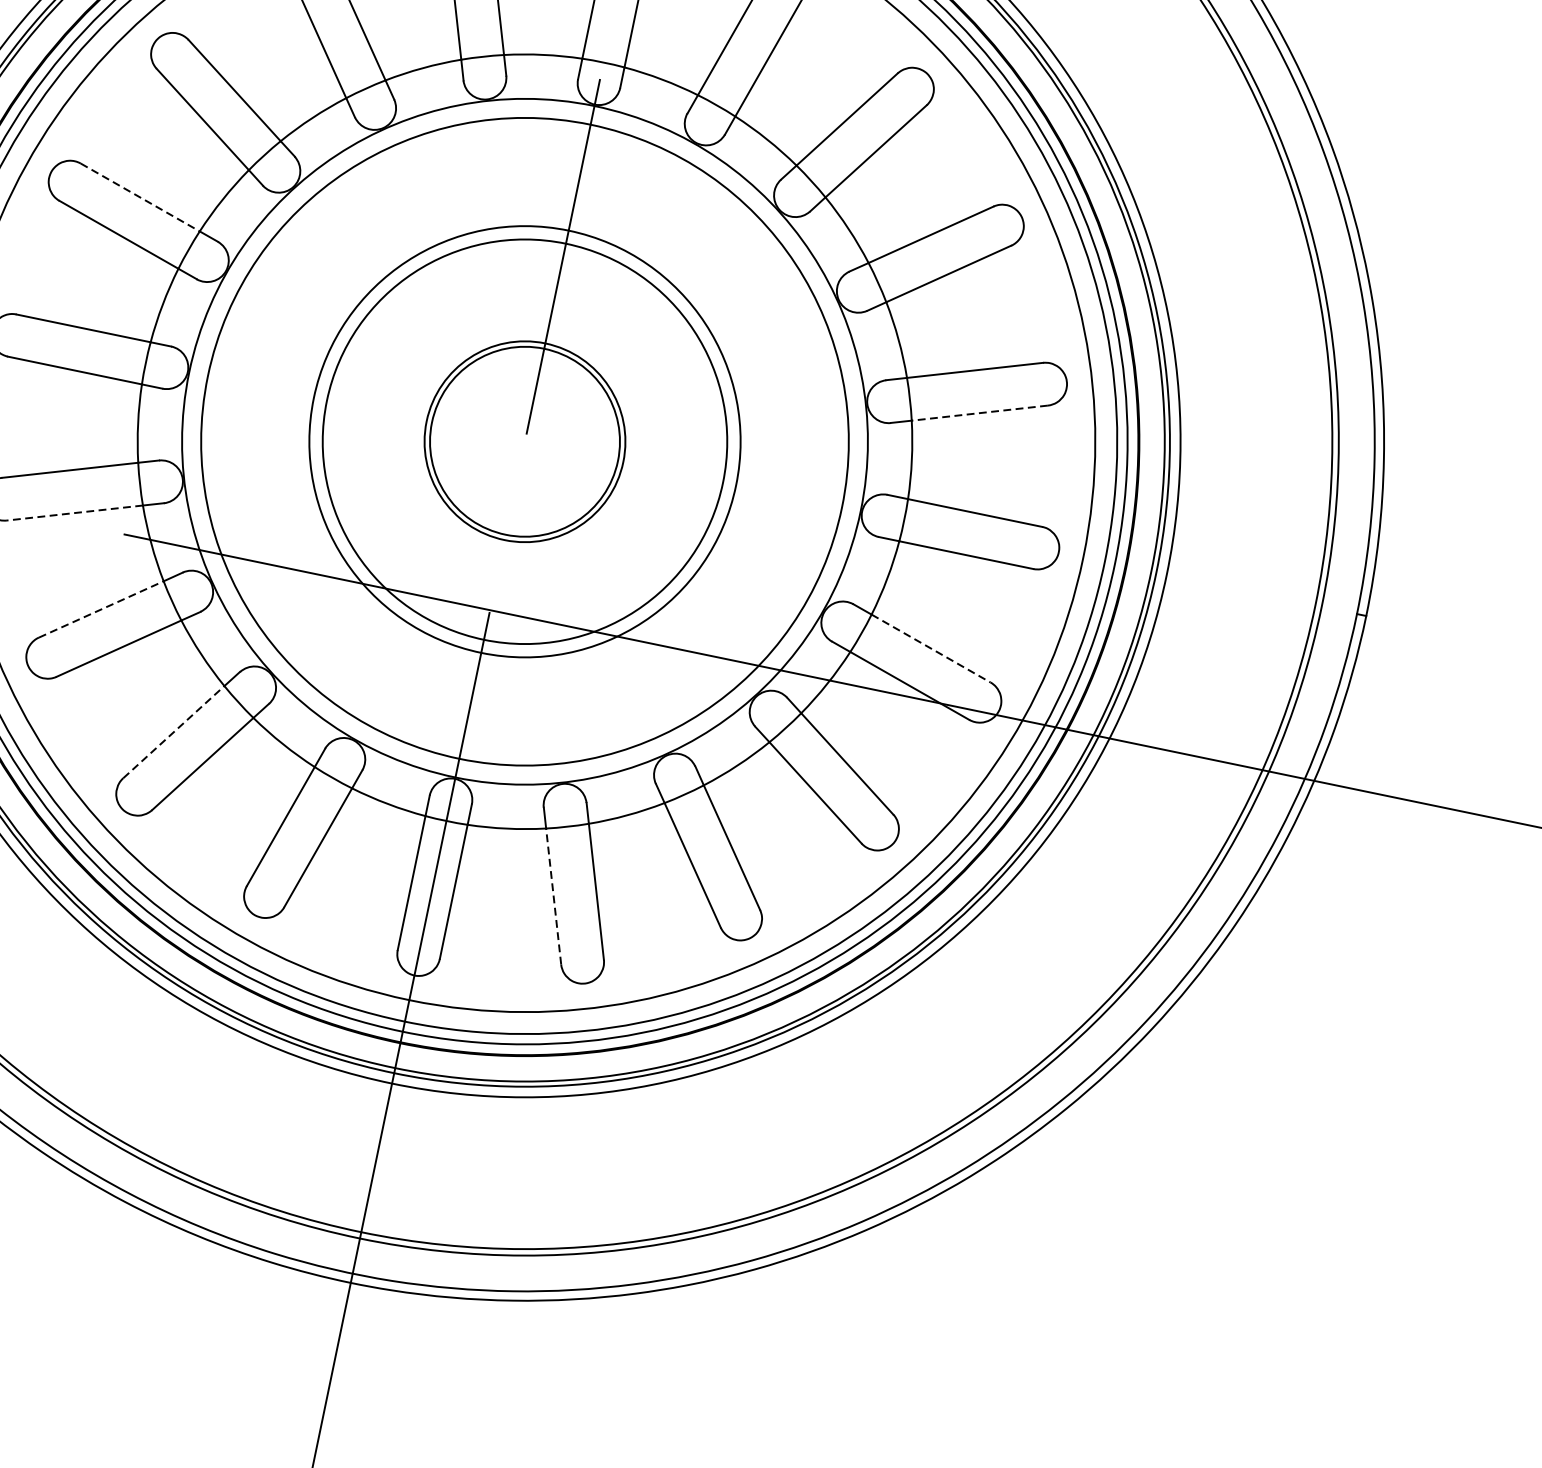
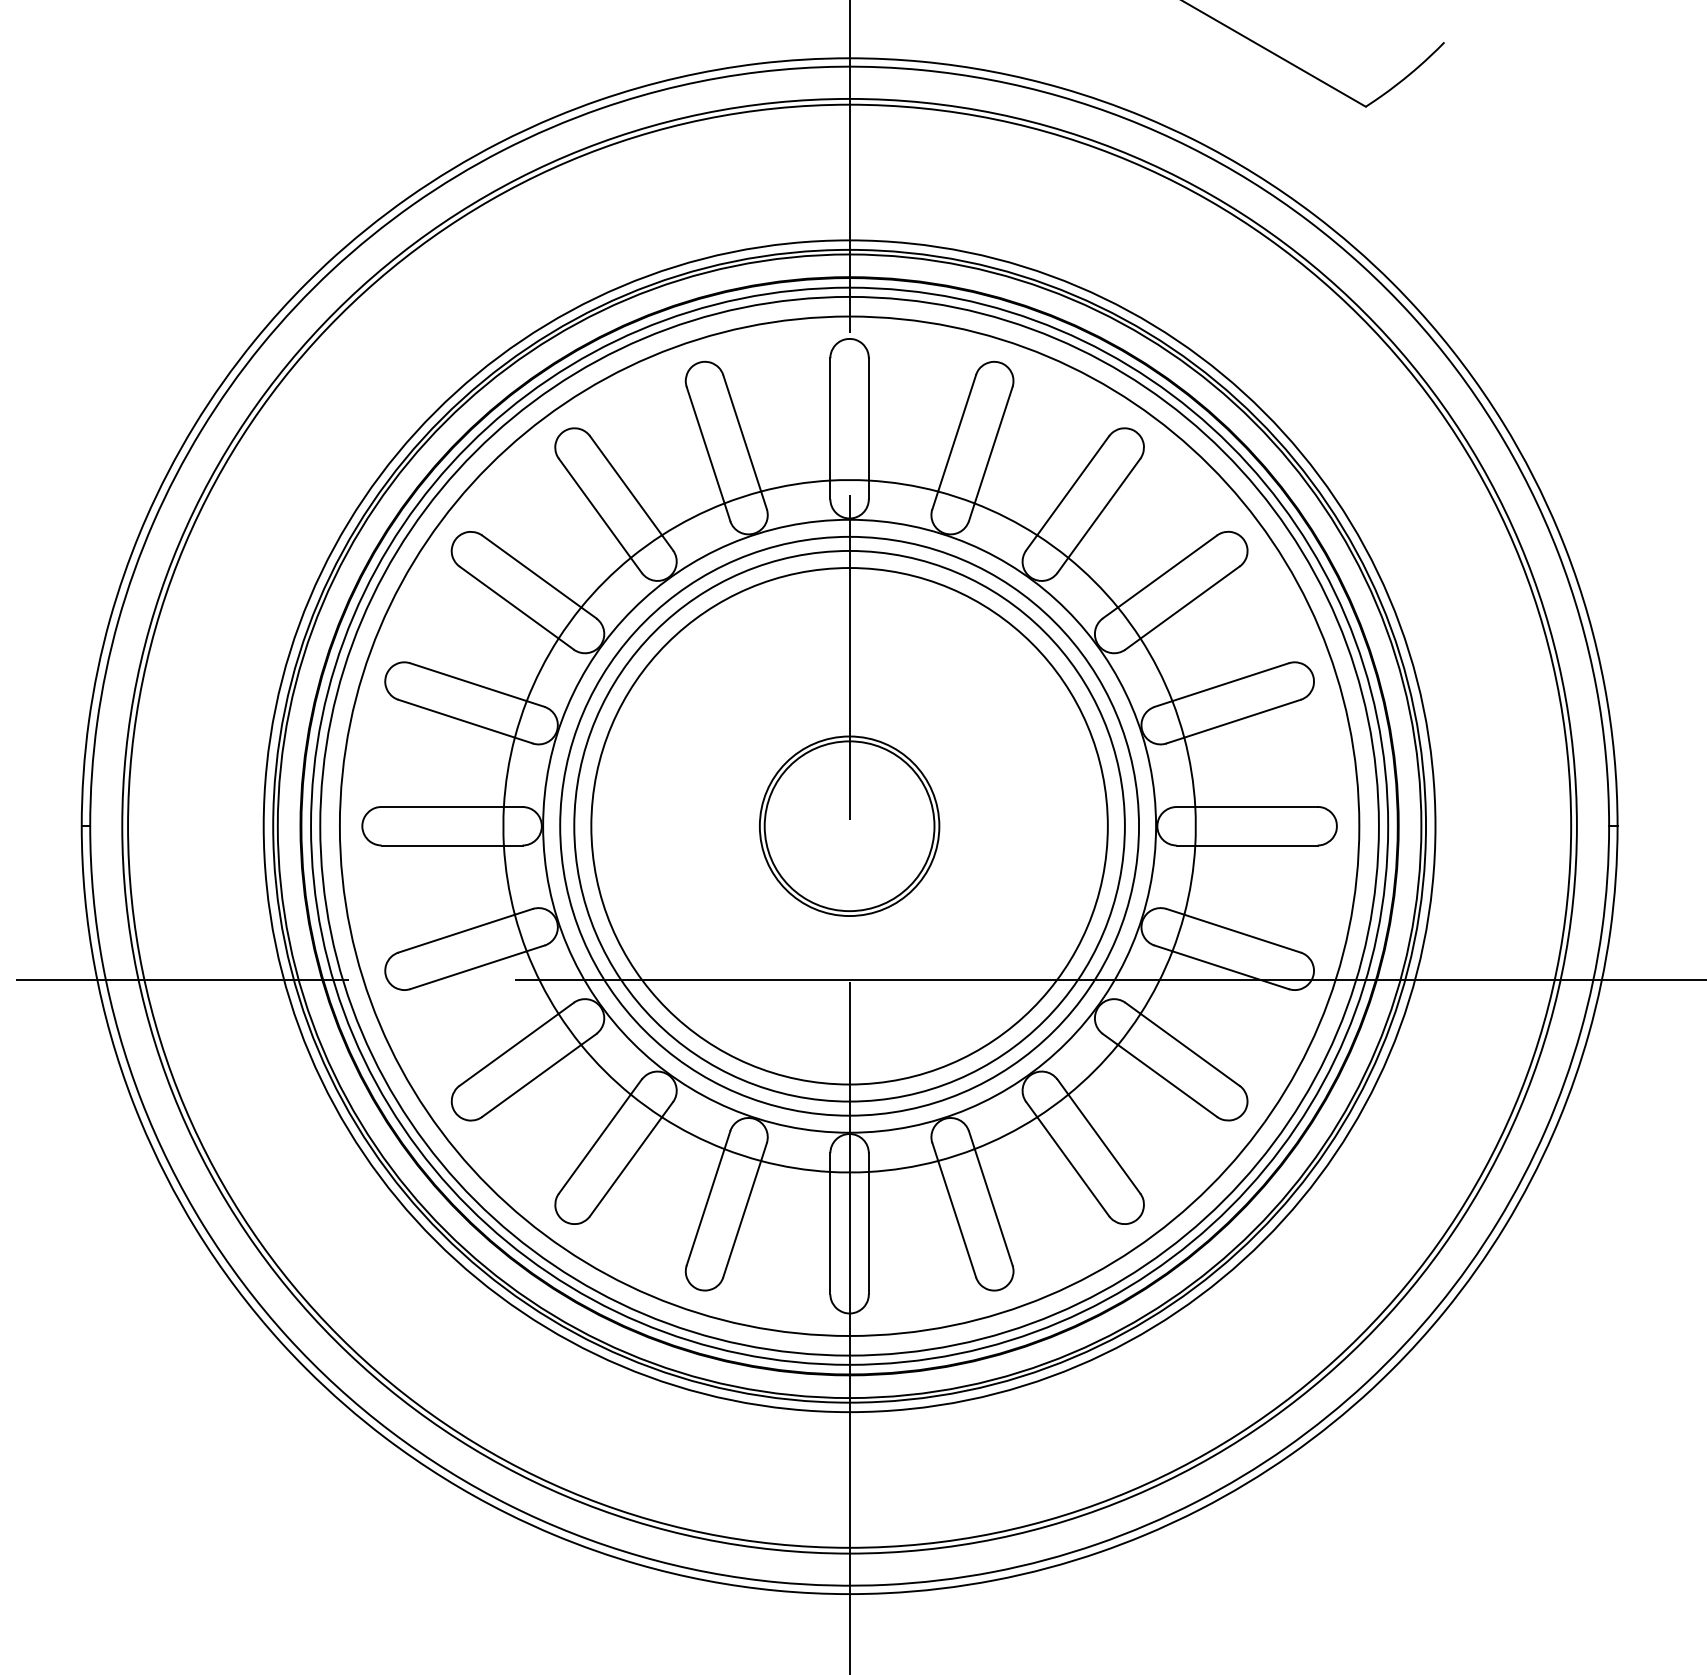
line: (141, 198) -> (469, 682), dashed -> solid
line: (979, 412) -> (1242, 718), dashed -> solid
circle: (525, 440) -> (849, 825), size x1.43
circle: (524, 442) -> (849, 826), size x1.43
line: (74, 513) -> (468, 970), dashed -> solid
line: (101, 609) -> (509, 1049), dashed -> solid
line: (932, 648) -> (1243, 933), dashed -> solid
line: (174, 731) -> (595, 1143), dashed -> solid
line: (553, 895) -> (956, 1218), dashed -> solid

